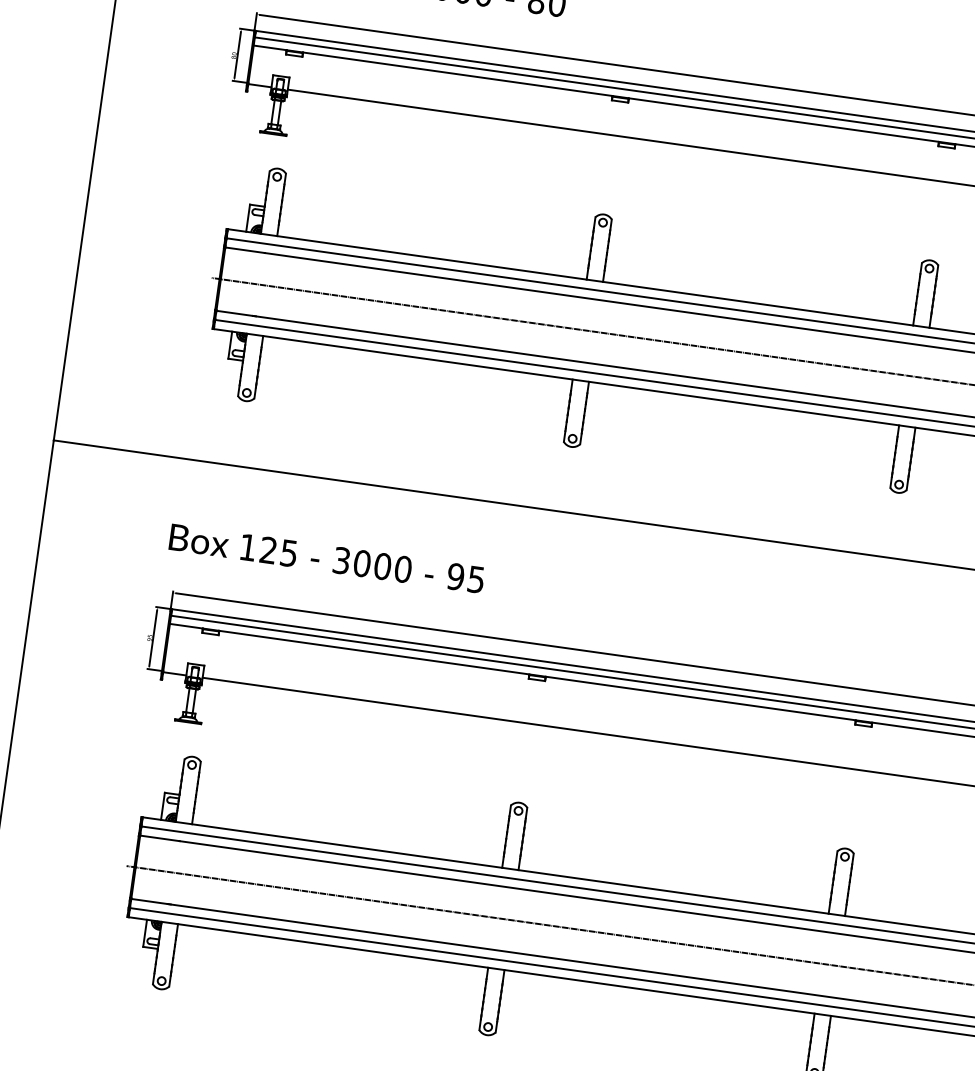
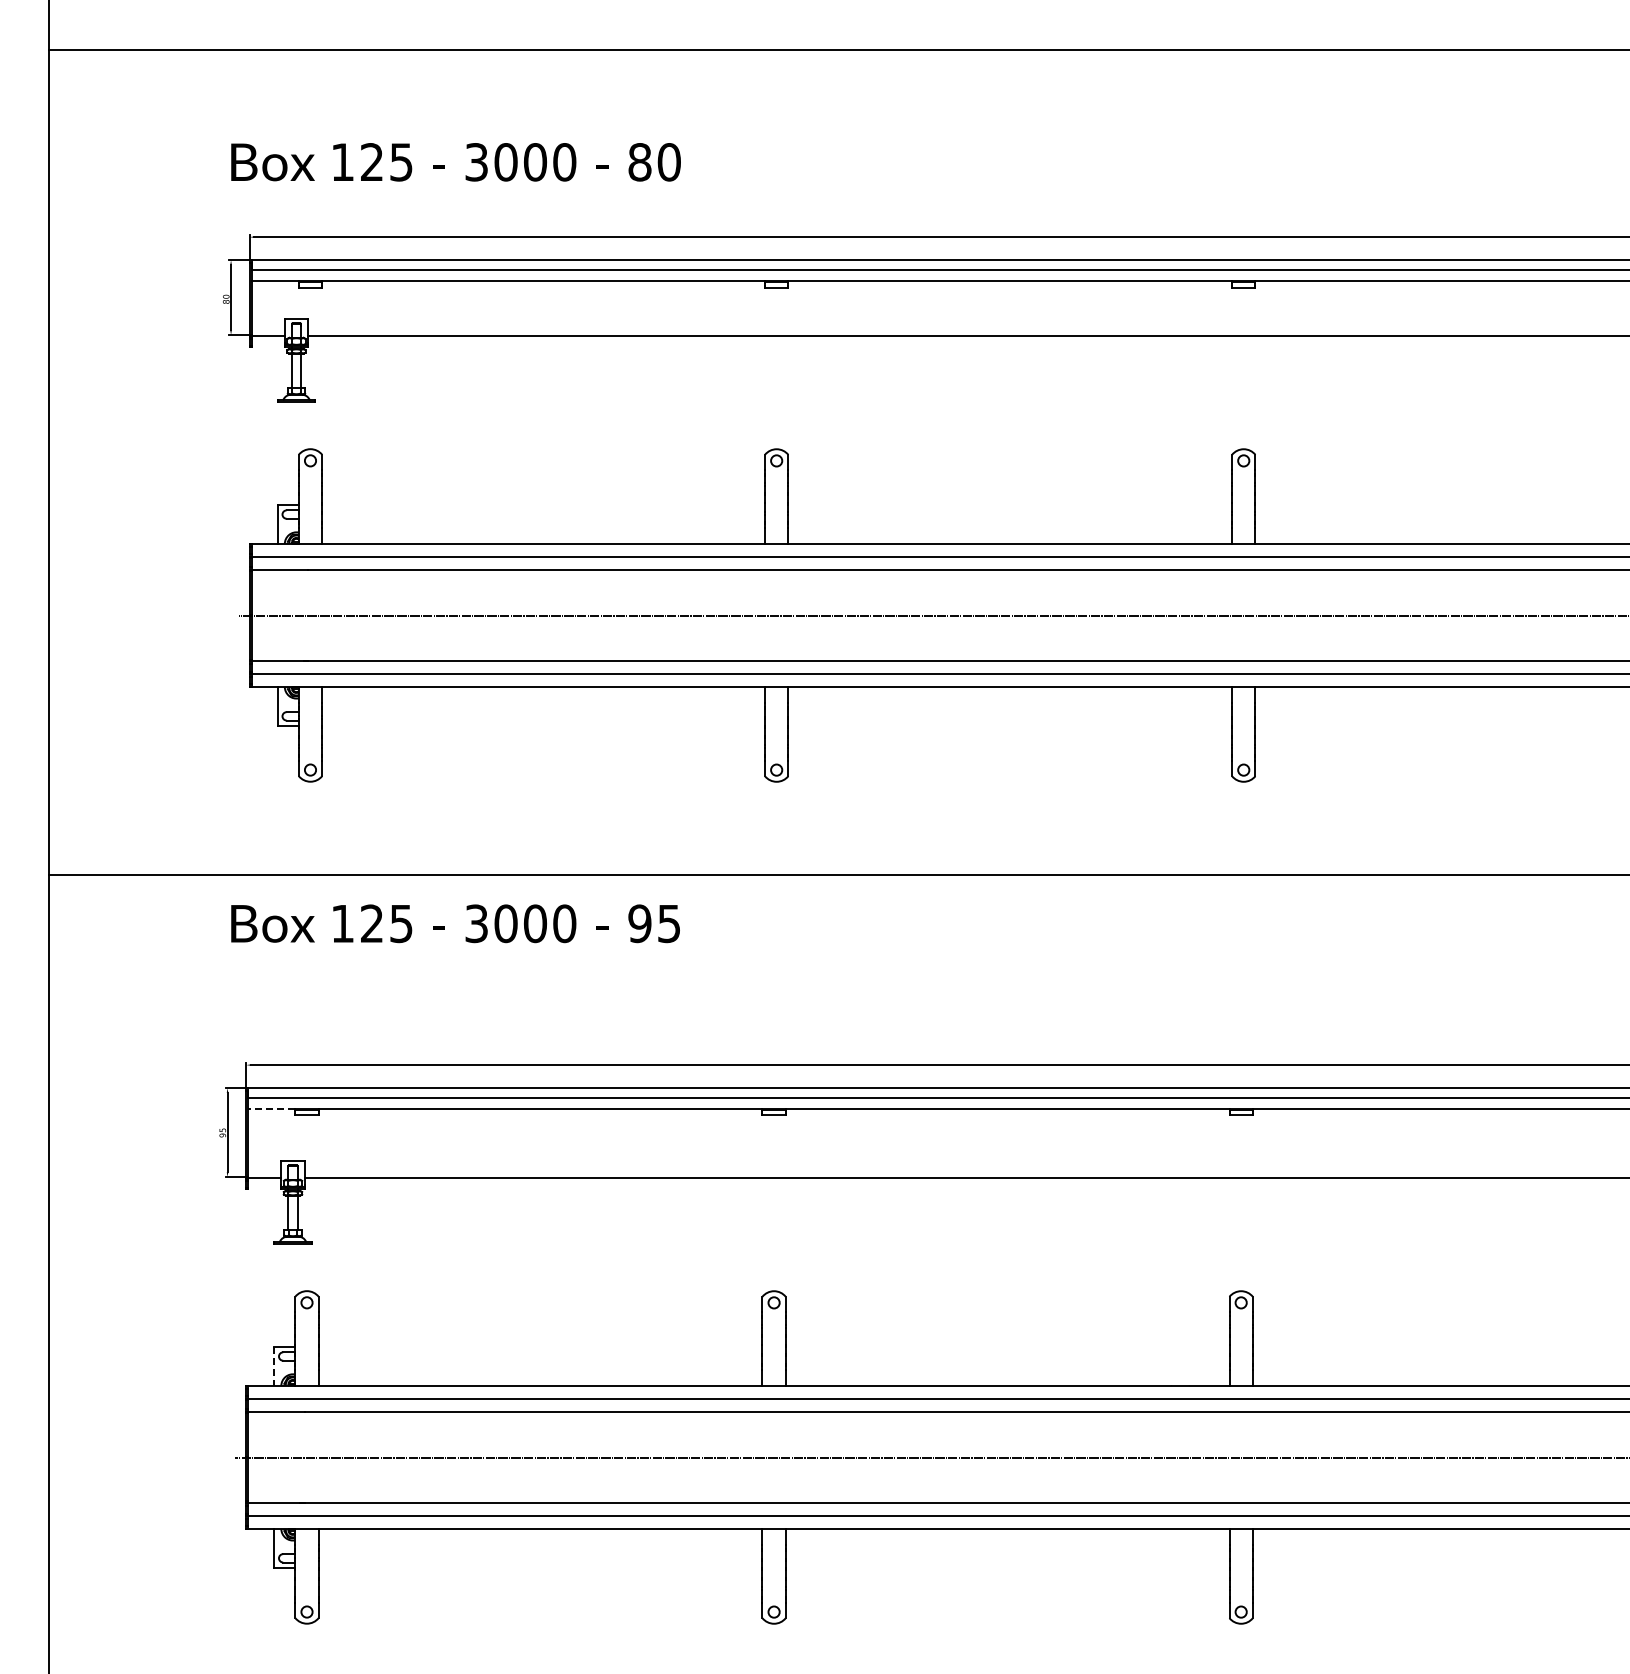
text: (326, 558) -> (455, 923), moved
line: (186, 626) -> (271, 1109), solid -> dashed
line: (163, 807) -> (274, 1367), solid -> dashed

